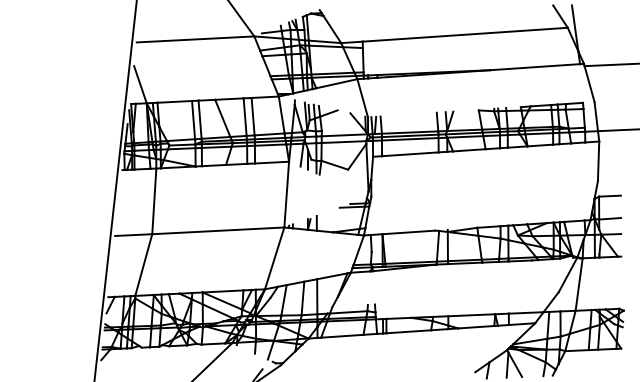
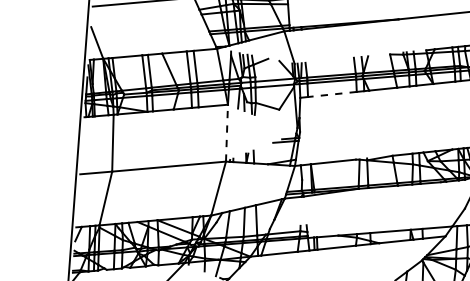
line: (409, 154) -> (331, 94), solid -> dashed
line: (286, 194) -> (226, 133), solid -> dashed

